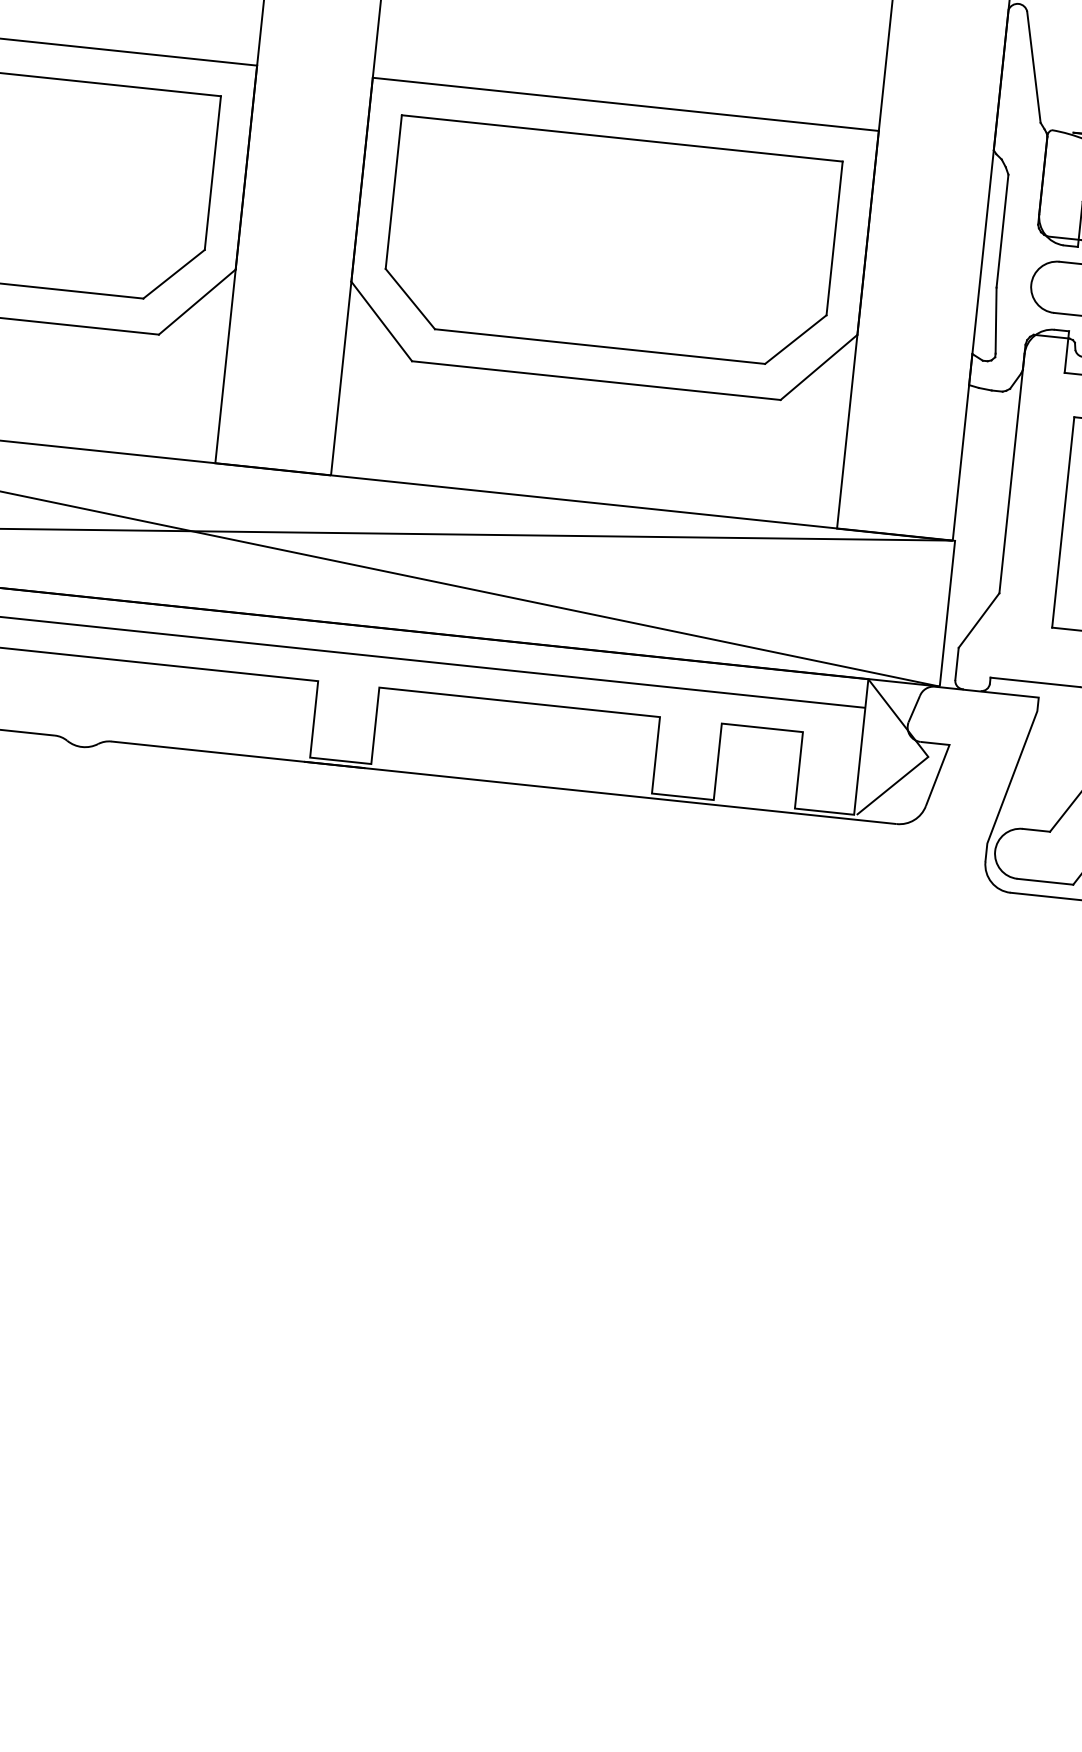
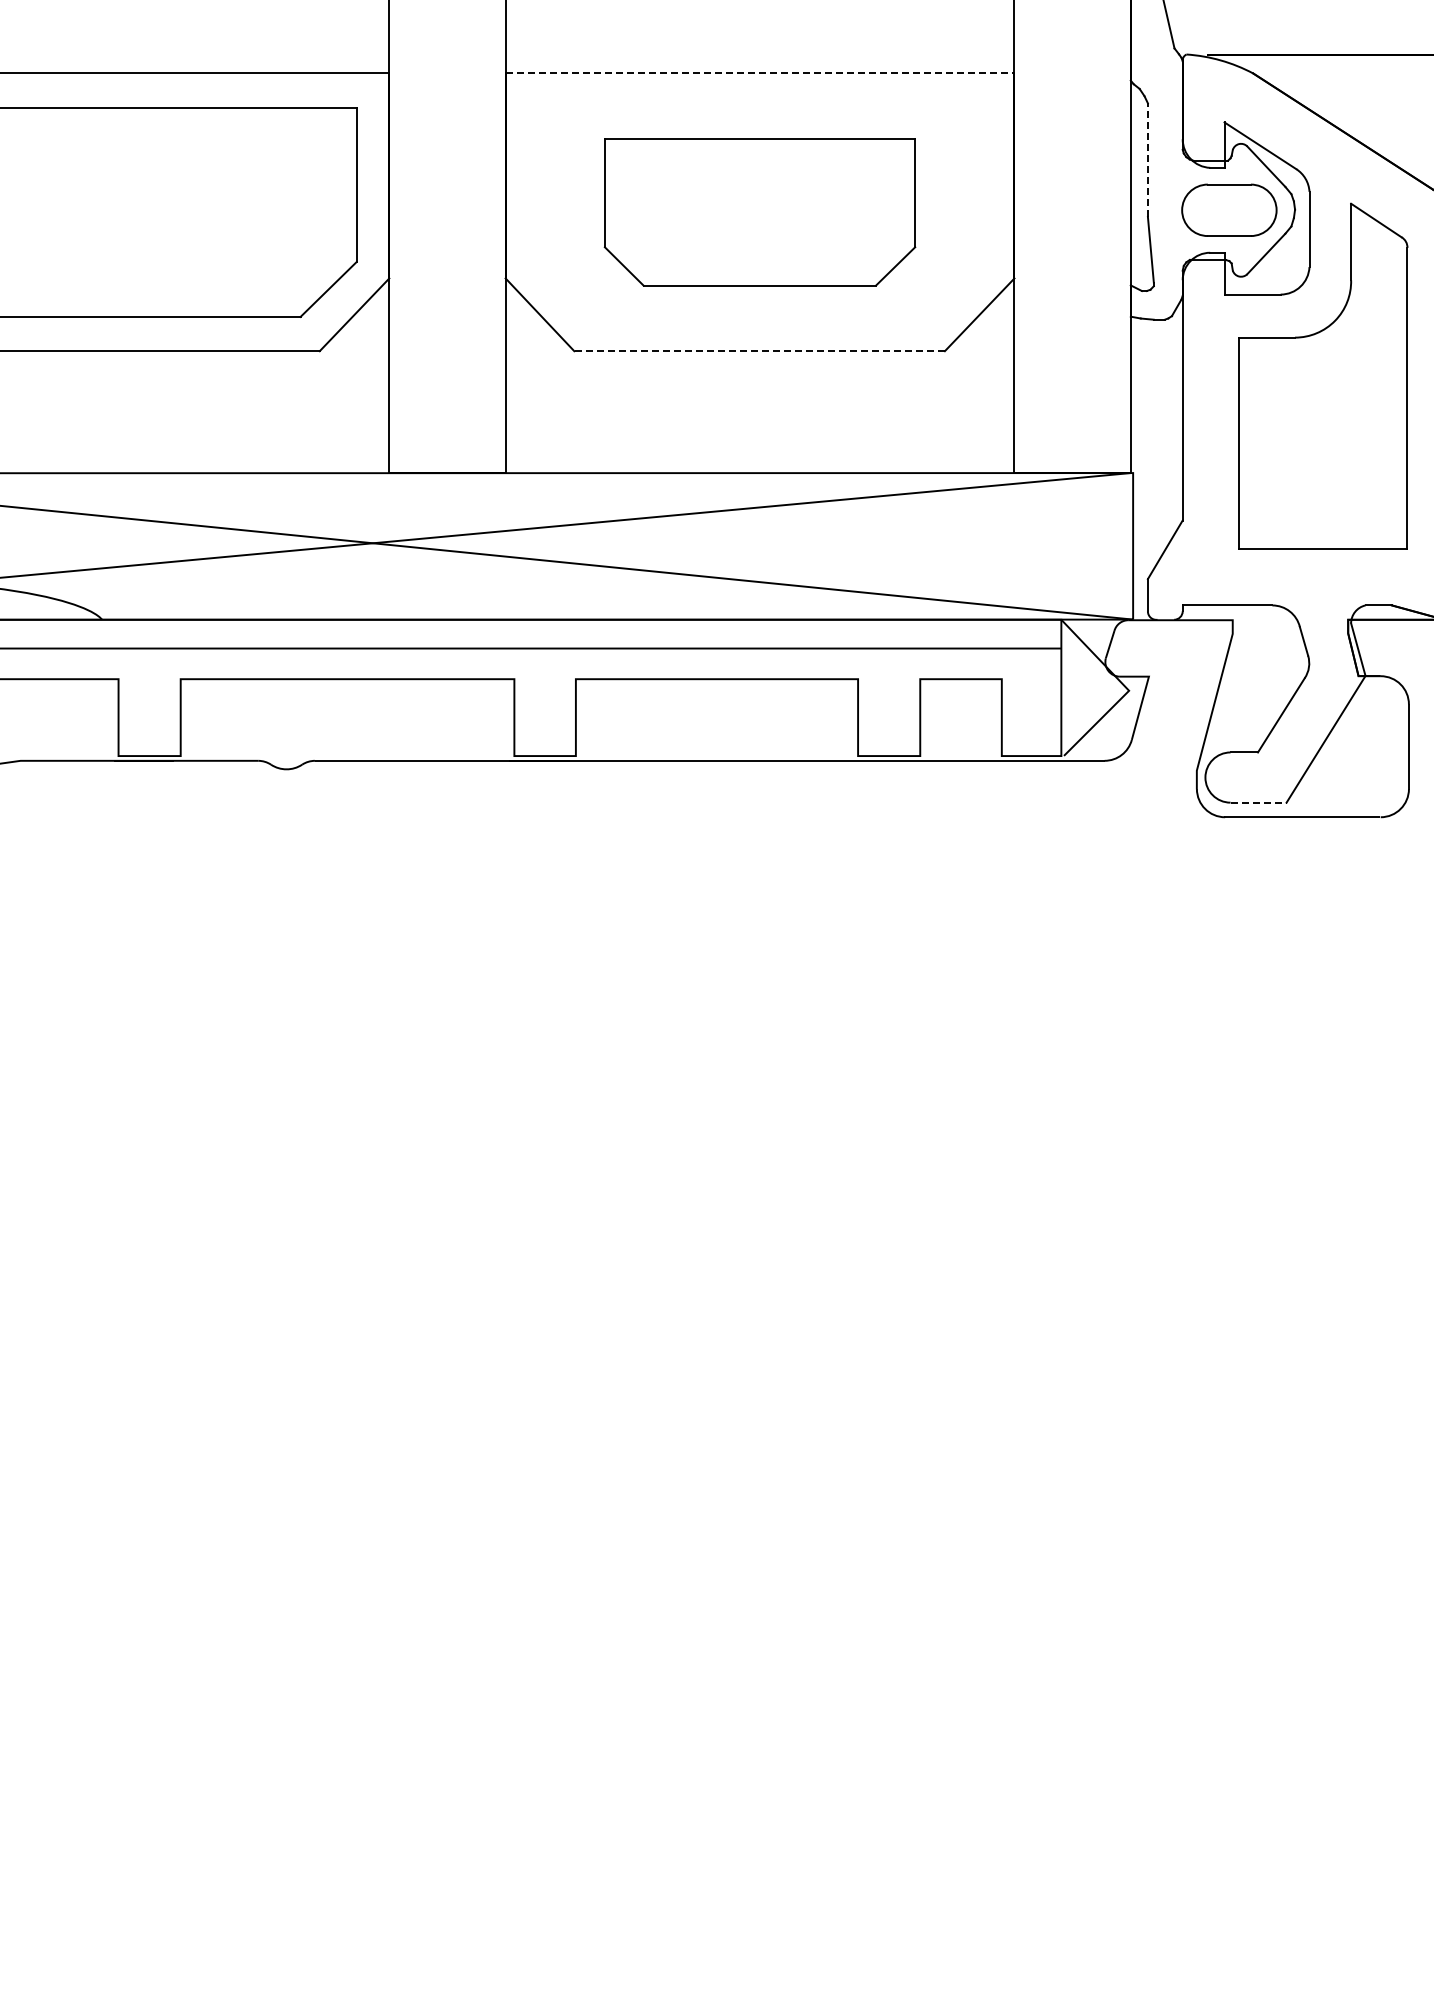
line: (626, 104) -> (760, 73), solid -> dashed
line: (1002, 231) -> (1147, 160), solid -> dashed
part: (610, 242) -> (759, 212), size x0.7
line: (596, 380) -> (759, 351), solid -> dashed
line: (1046, 881) -> (1259, 802), solid -> dashed

